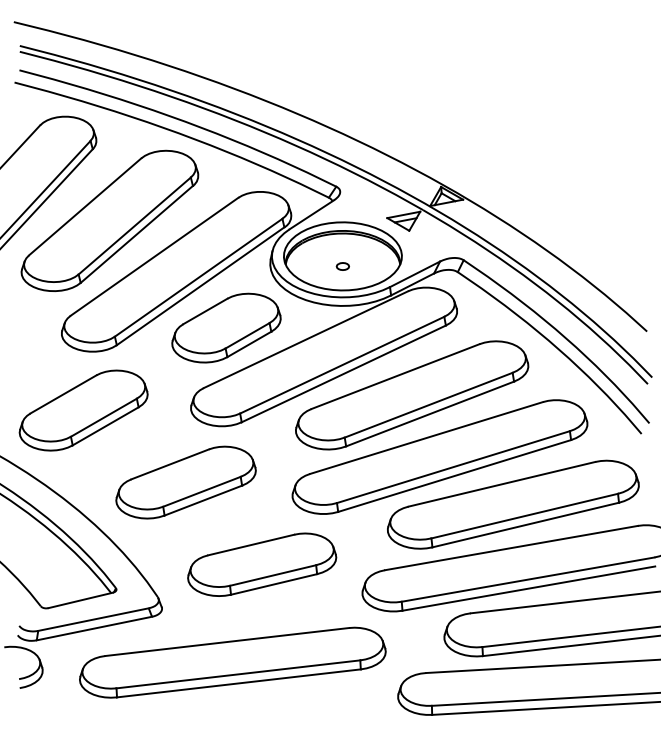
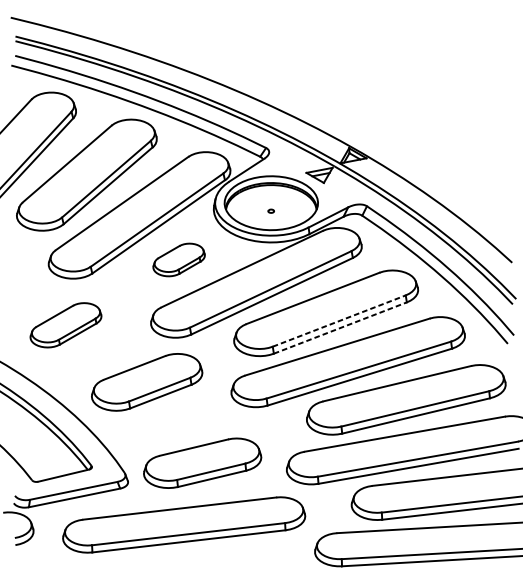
part: (342, 266) -> (271, 211), size x0.6
part: (226, 327) -> (179, 259), size x0.6
line: (428, 405) -> (339, 321), solid -> dashed
part: (83, 410) -> (65, 325), size x0.7
line: (430, 414) -> (340, 328), solid -> dashed
part: (262, 564) -> (202, 463), moved

